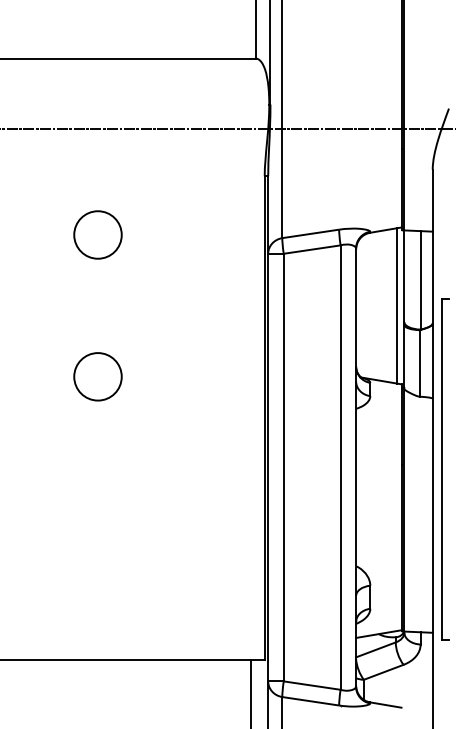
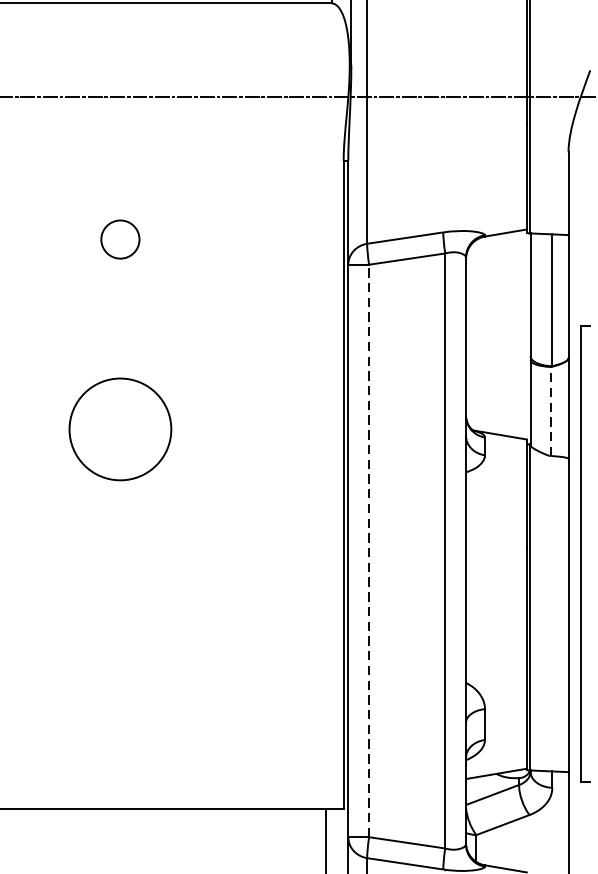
circle: (97, 234) -> (119, 238), size x0.6
line: (397, 305) -> (521, 333), removed
line: (419, 362) -> (550, 410), solid -> dashed
circle: (97, 376) -> (119, 429), size x1.6
line: (283, 467) -> (368, 550), solid -> dashed

